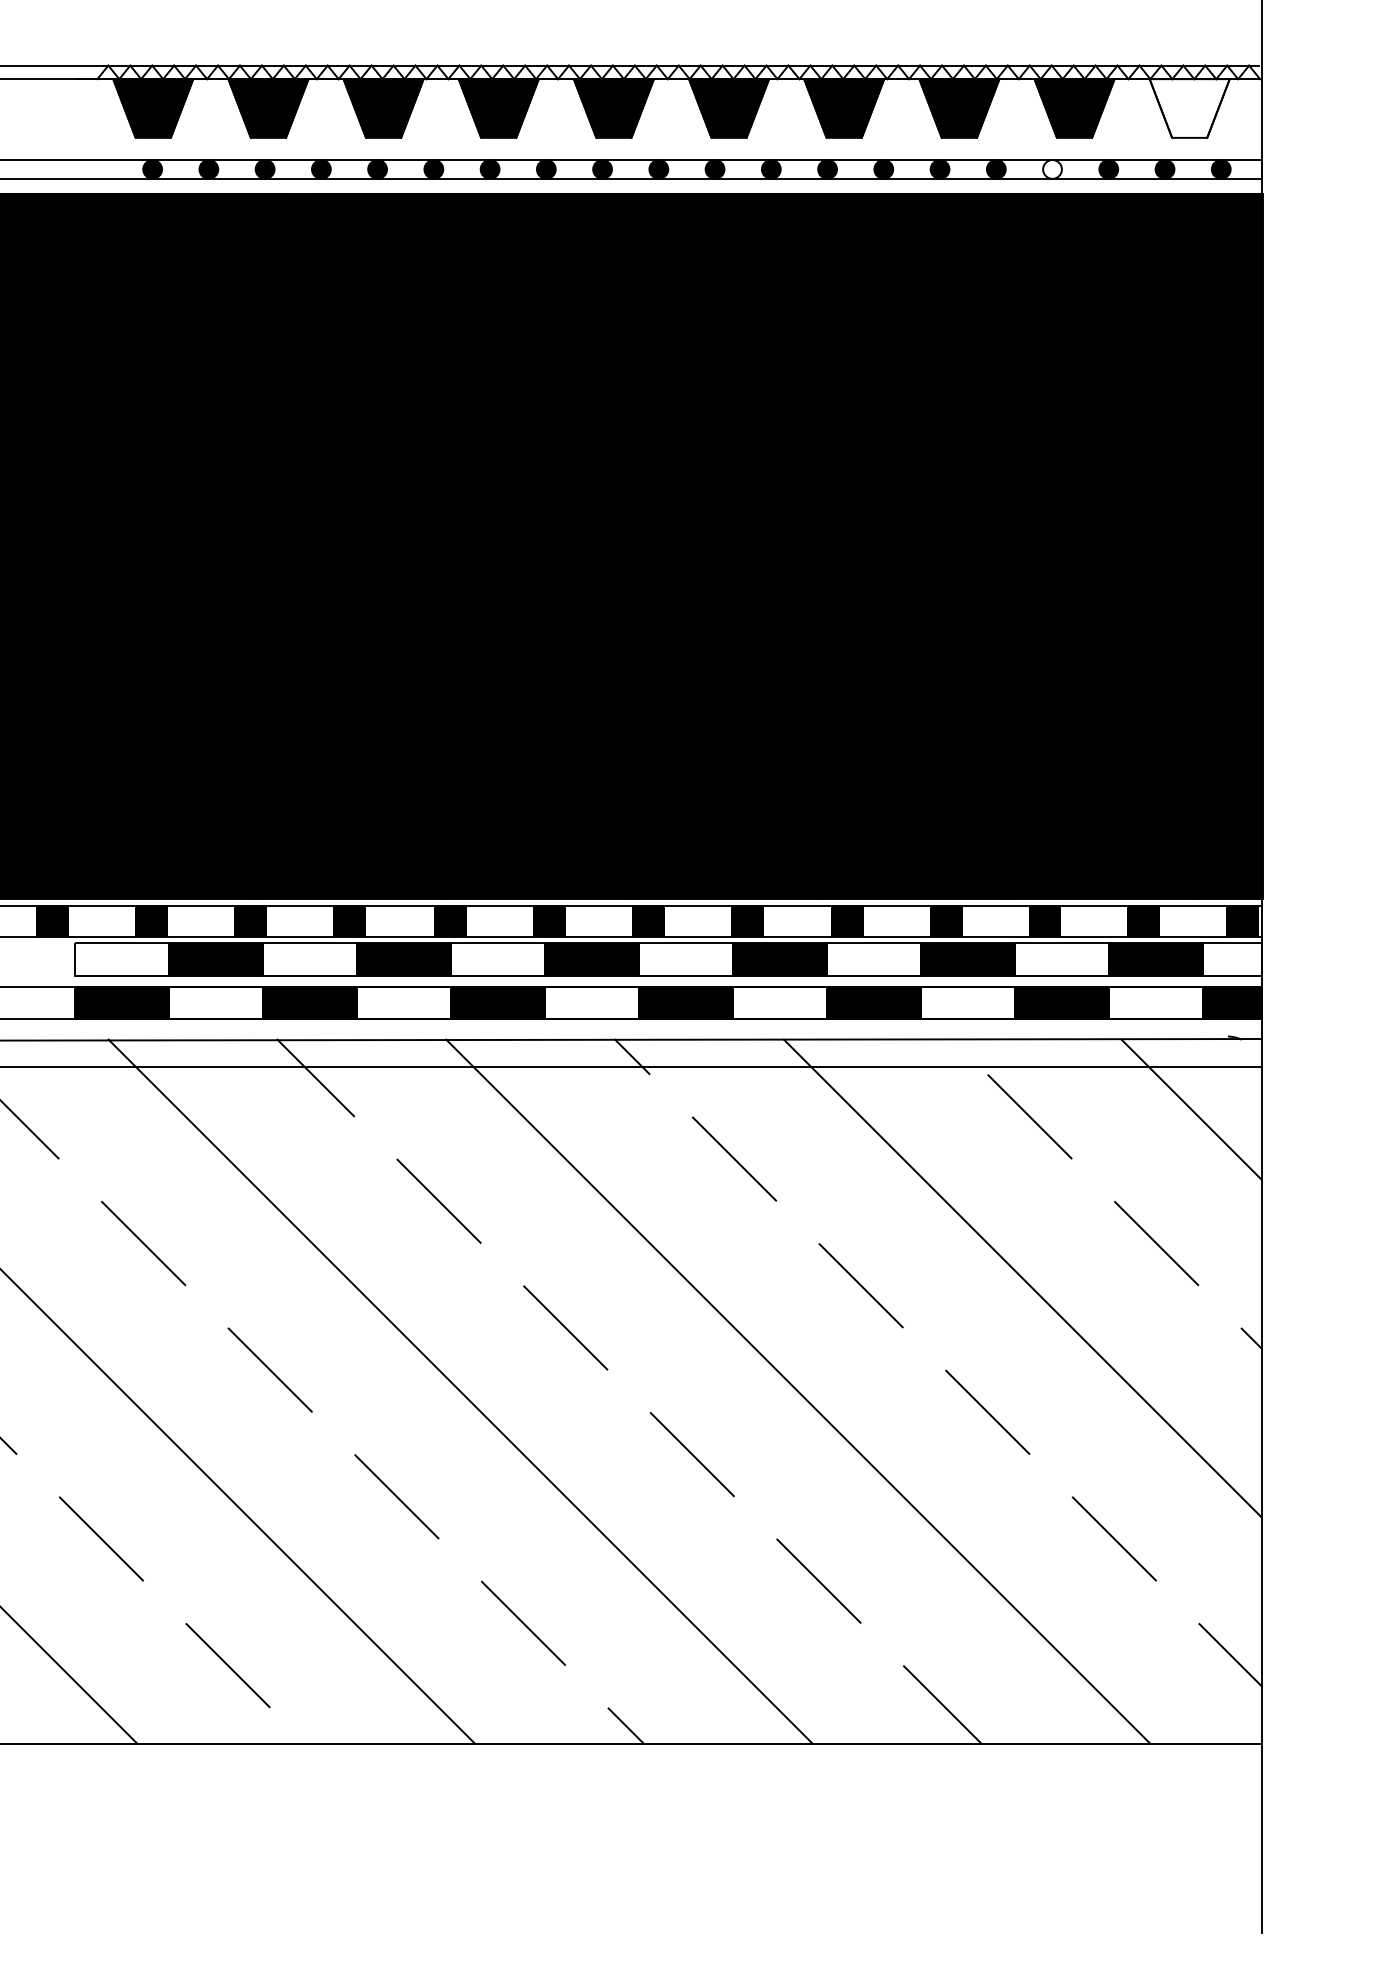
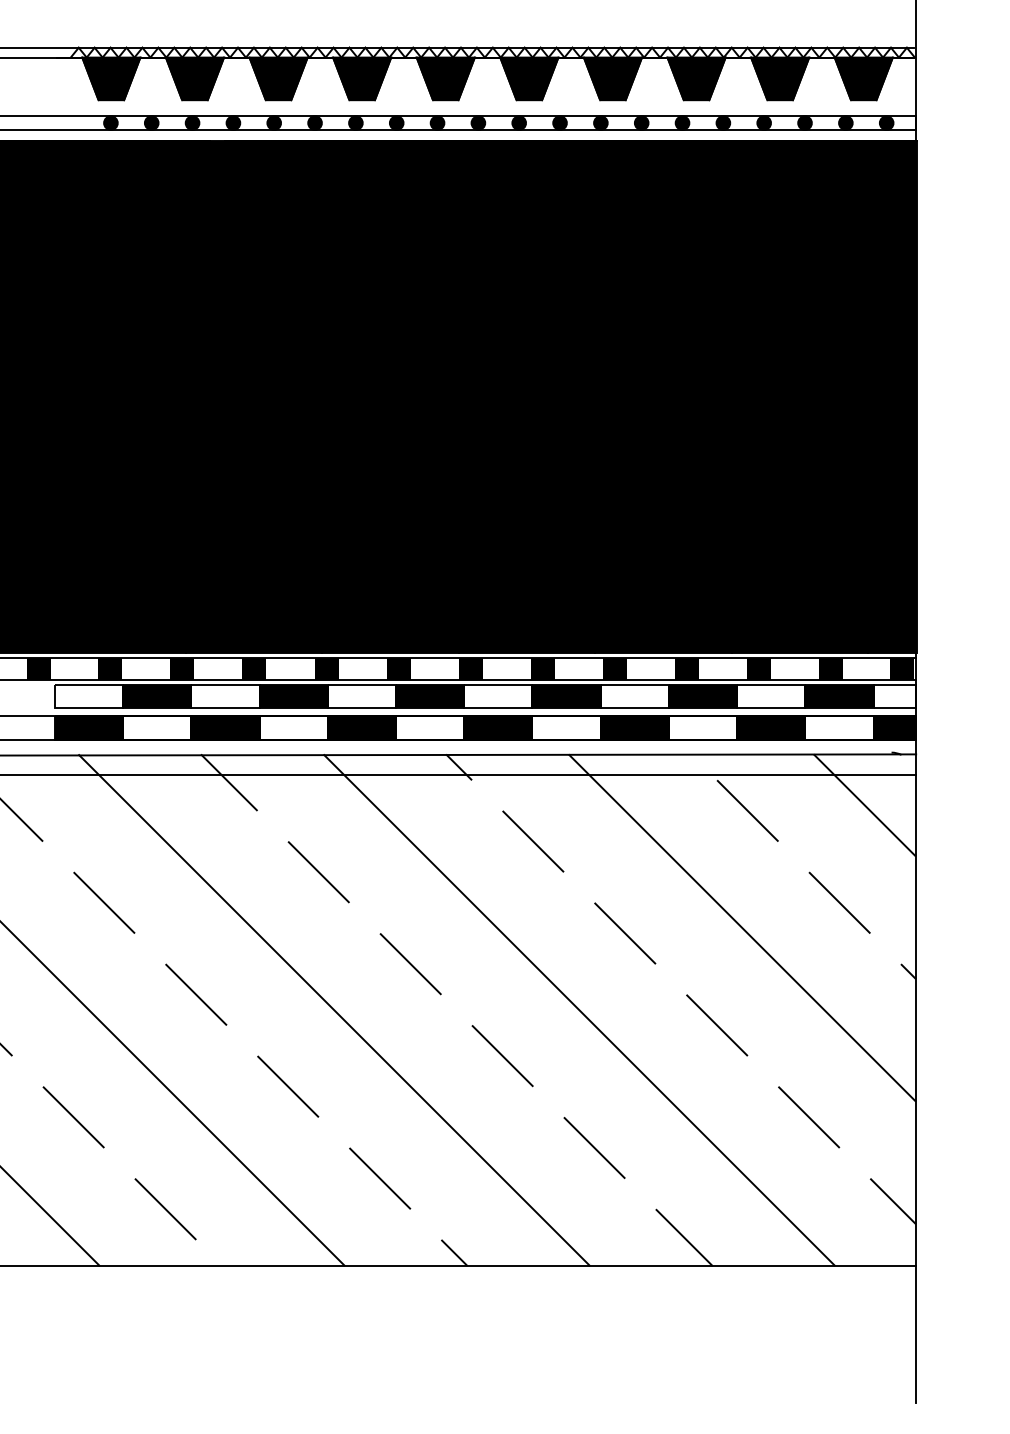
fill: (1189, 107) -> (863, 78), added
fill: (1052, 168) -> (764, 122), added

